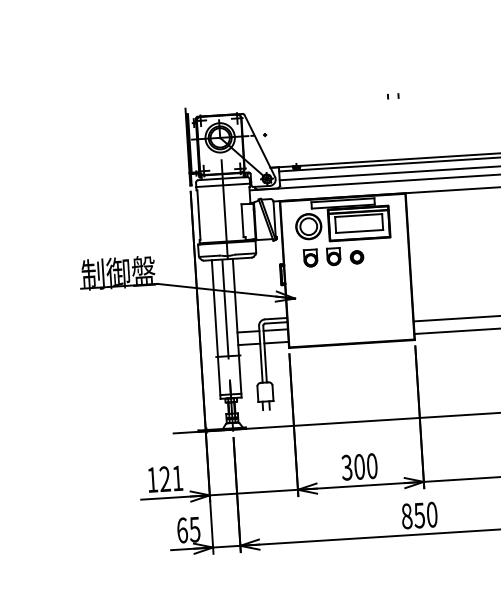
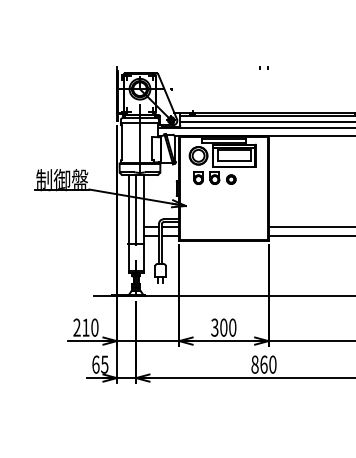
text: (164, 478) -> (85, 327), 121 -> 210
text: (418, 515) -> (263, 364), 850 -> 860

